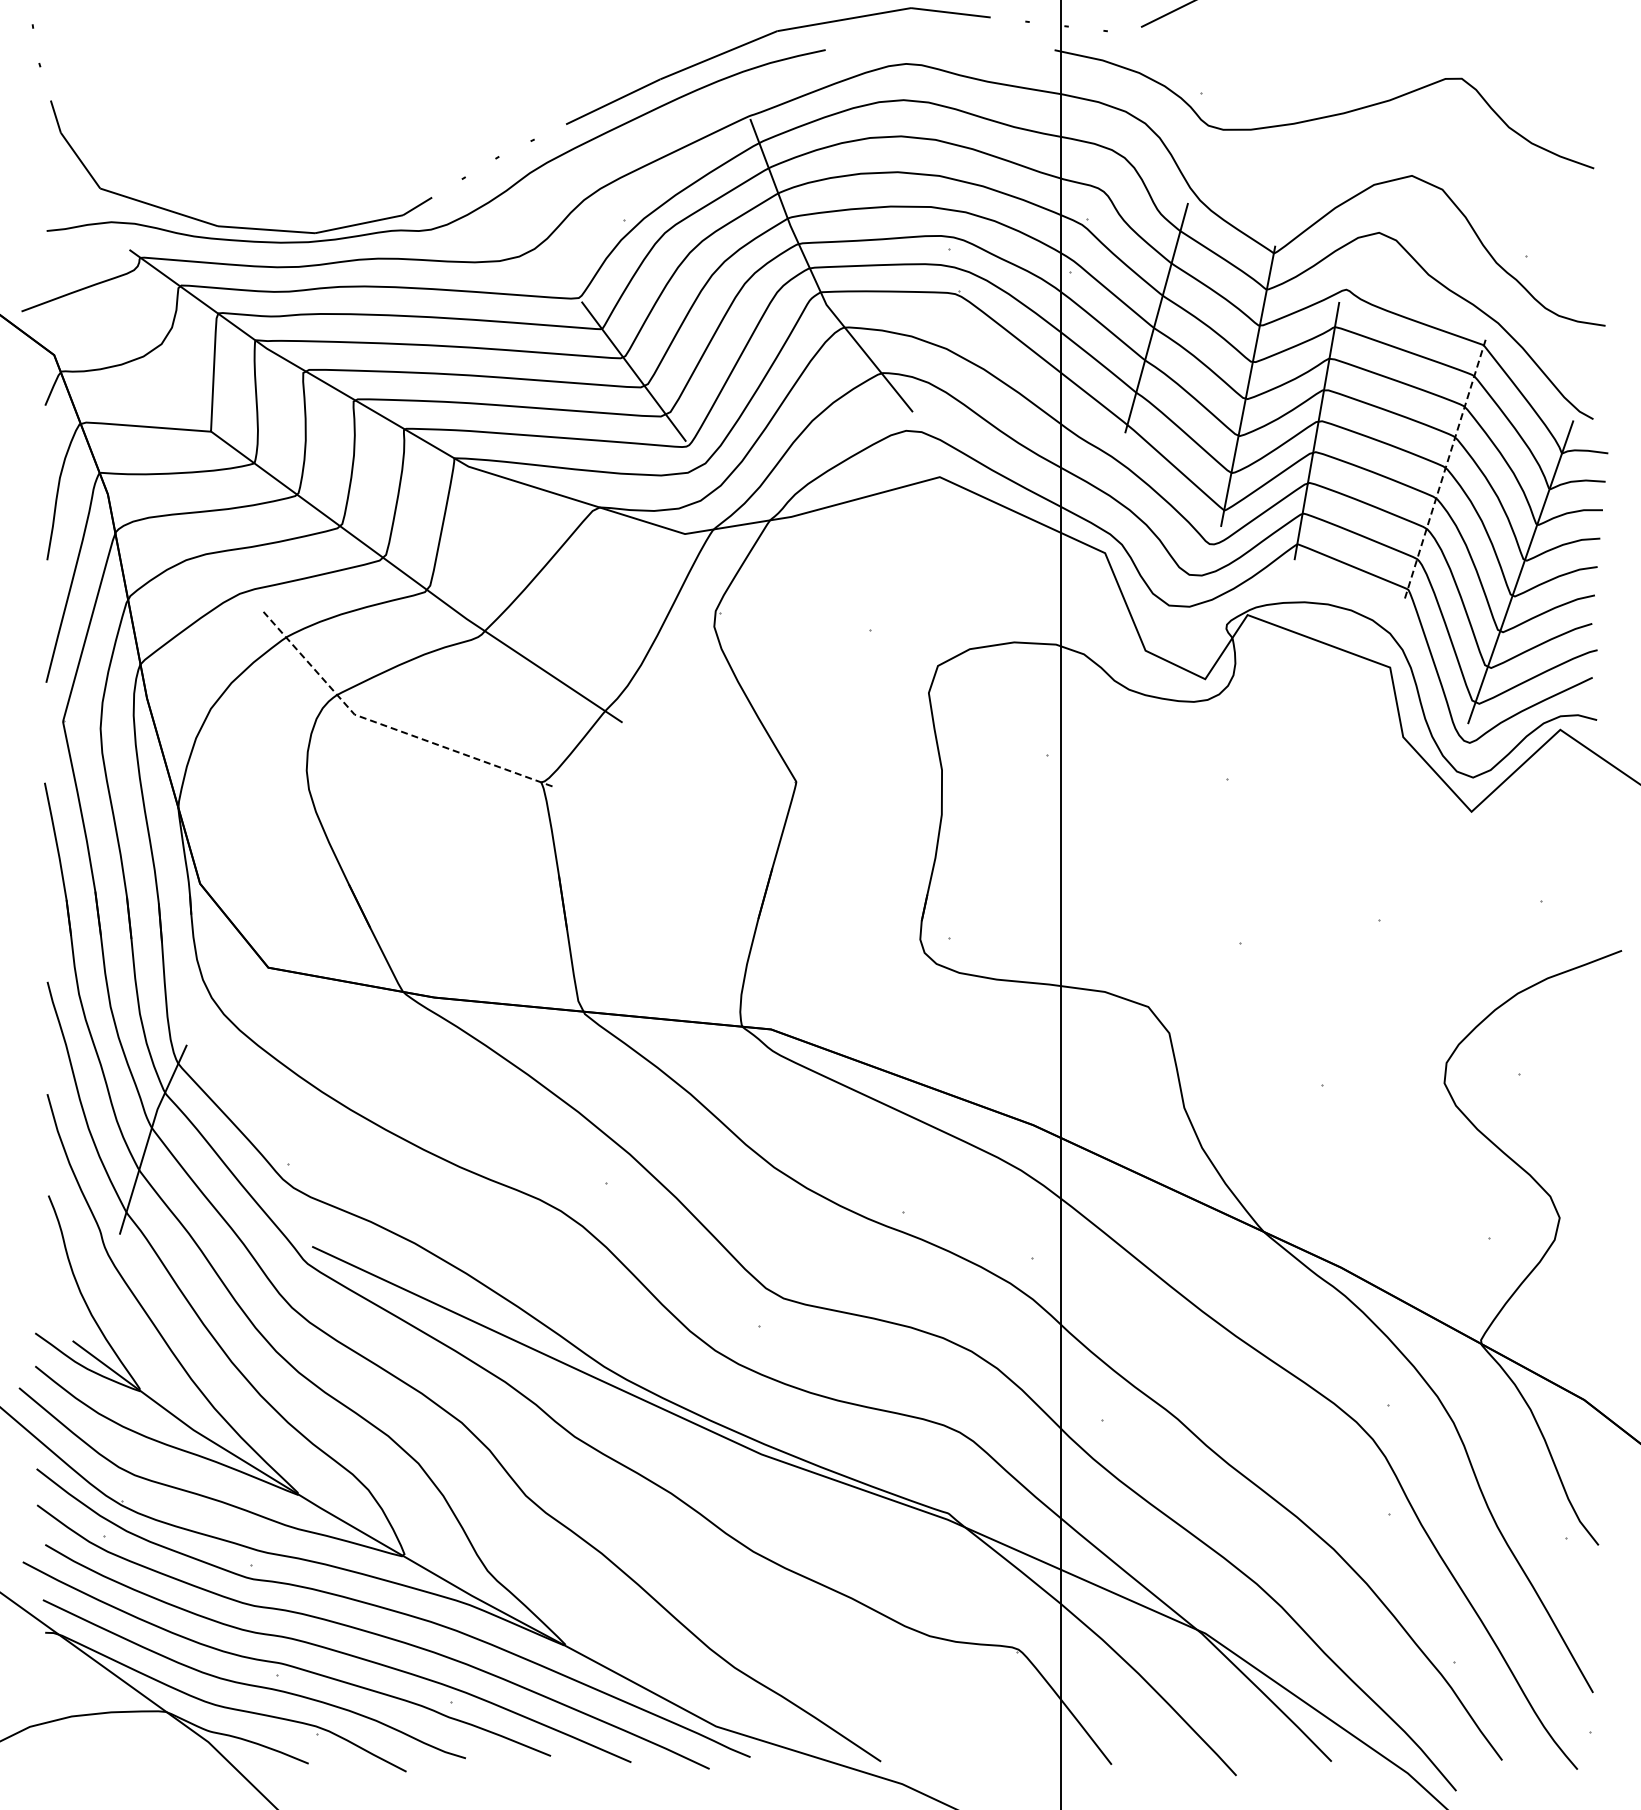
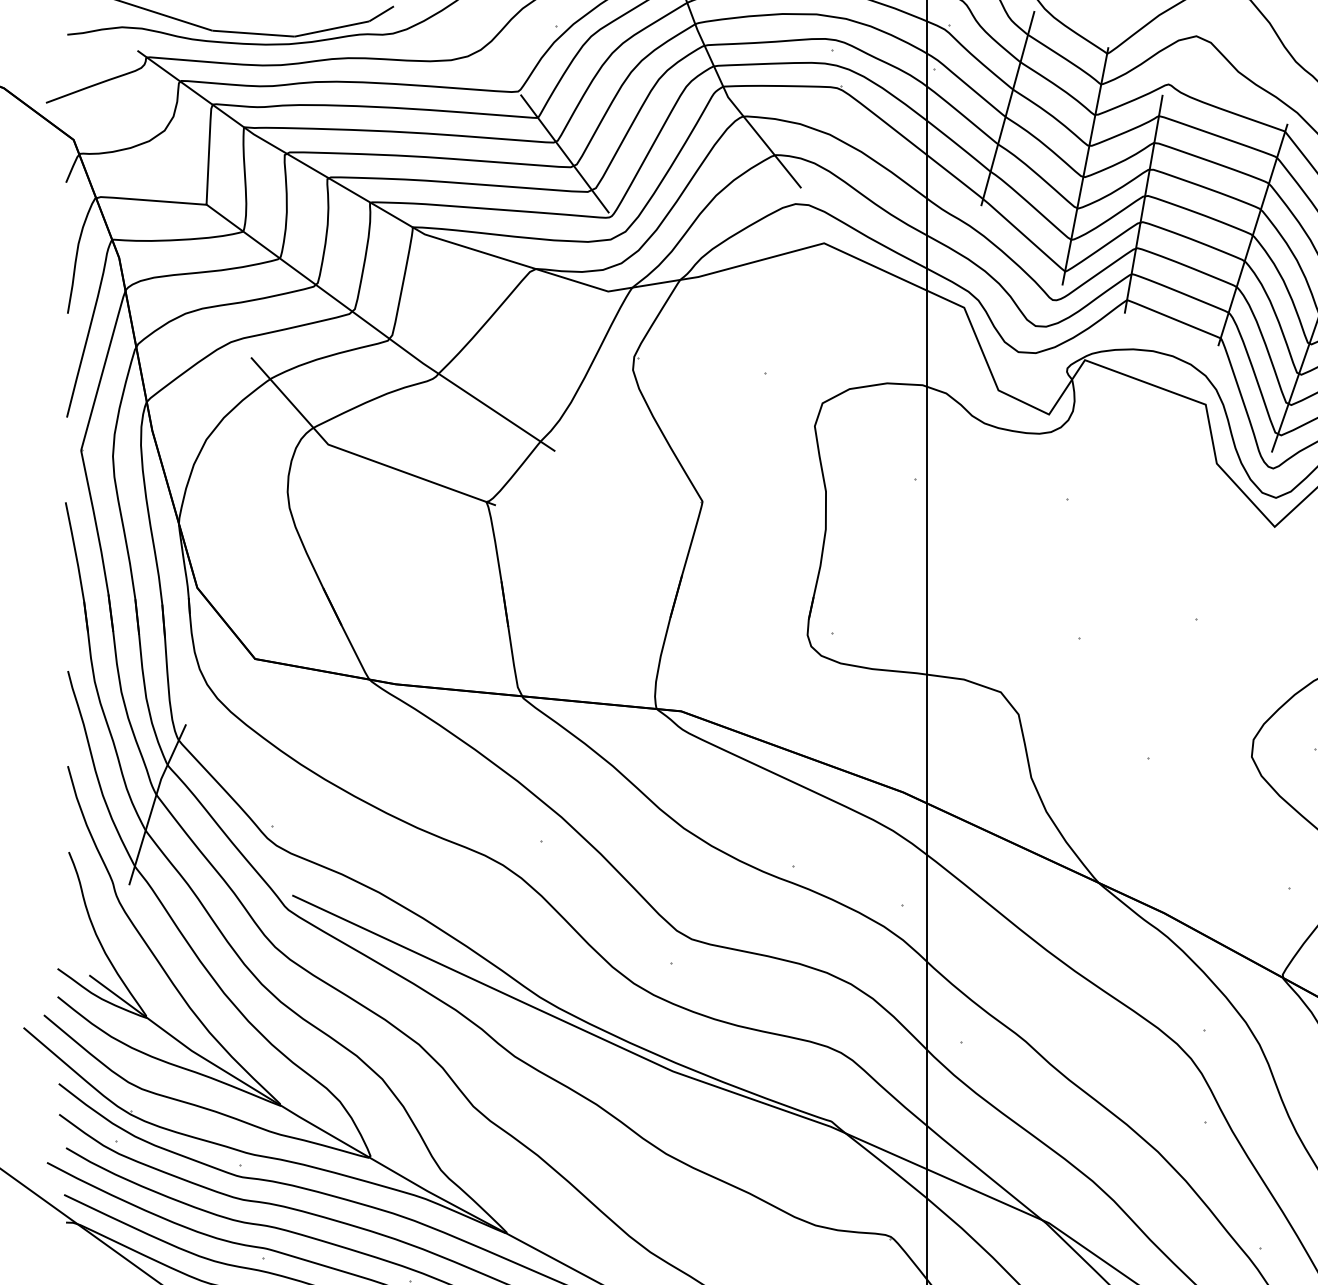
line: (1446, 466) -> (1253, 234), dashed -> solid
line: (388, 726) -> (356, 454), dashed -> solid

